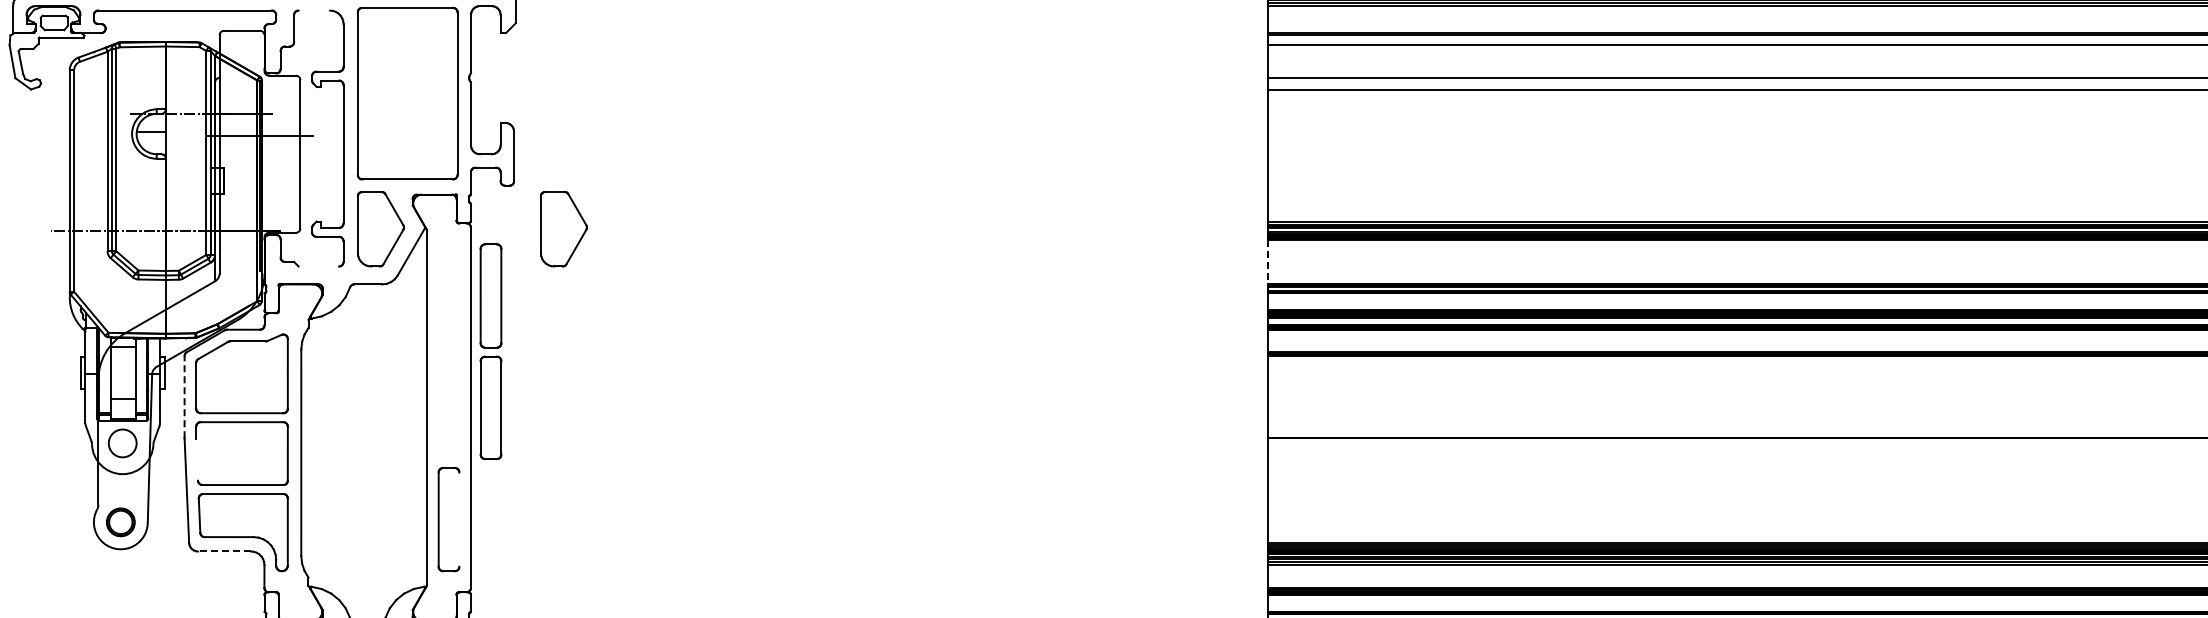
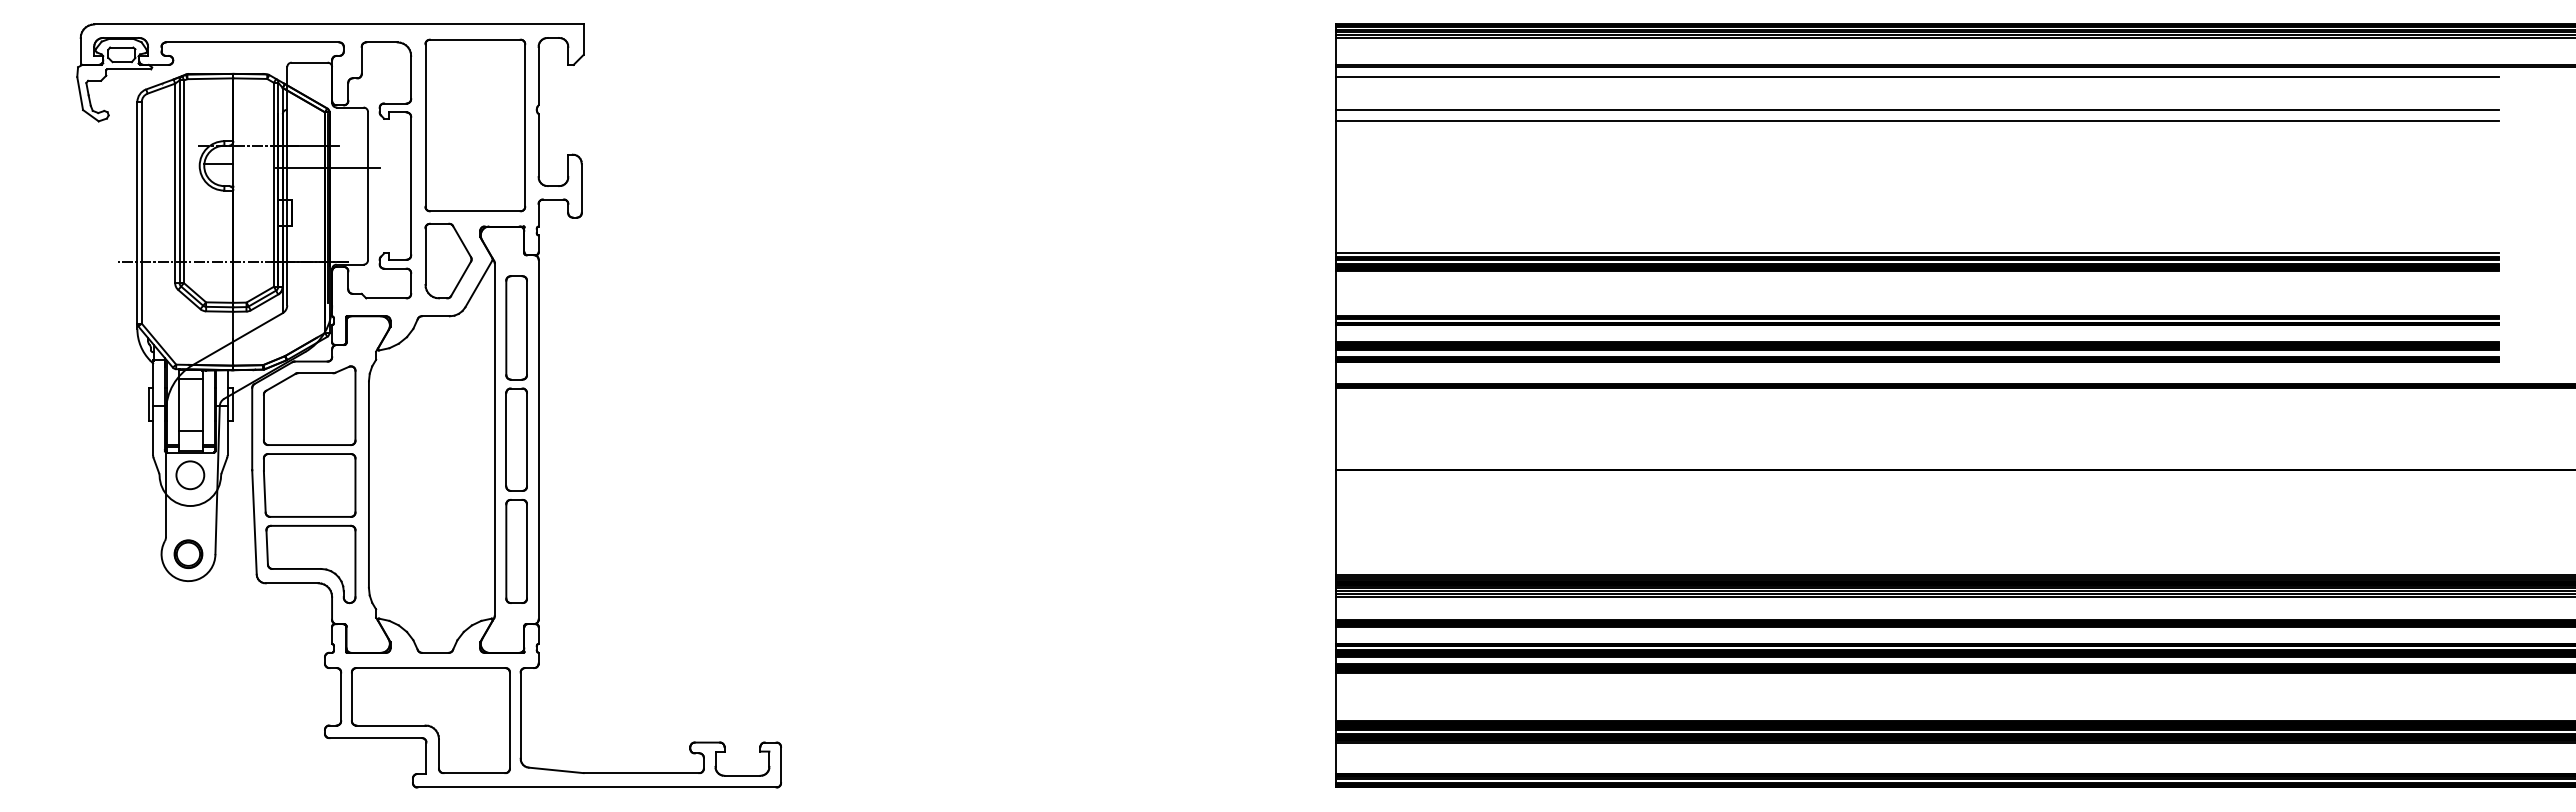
line: (313, 10) -> (381, 42), added
part: (563, 228) -> (631, 260), removed
line: (1267, 262) -> (1335, 294), dashed -> solid
line: (318, 266) -> (386, 298), added
part: (490, 351) -> (516, 383), moved
line: (184, 396) -> (252, 428), dashed -> solid
line: (196, 459) -> (264, 491), added
line: (458, 519) -> (526, 551), added
line: (223, 551) -> (291, 583), dashed -> solid

